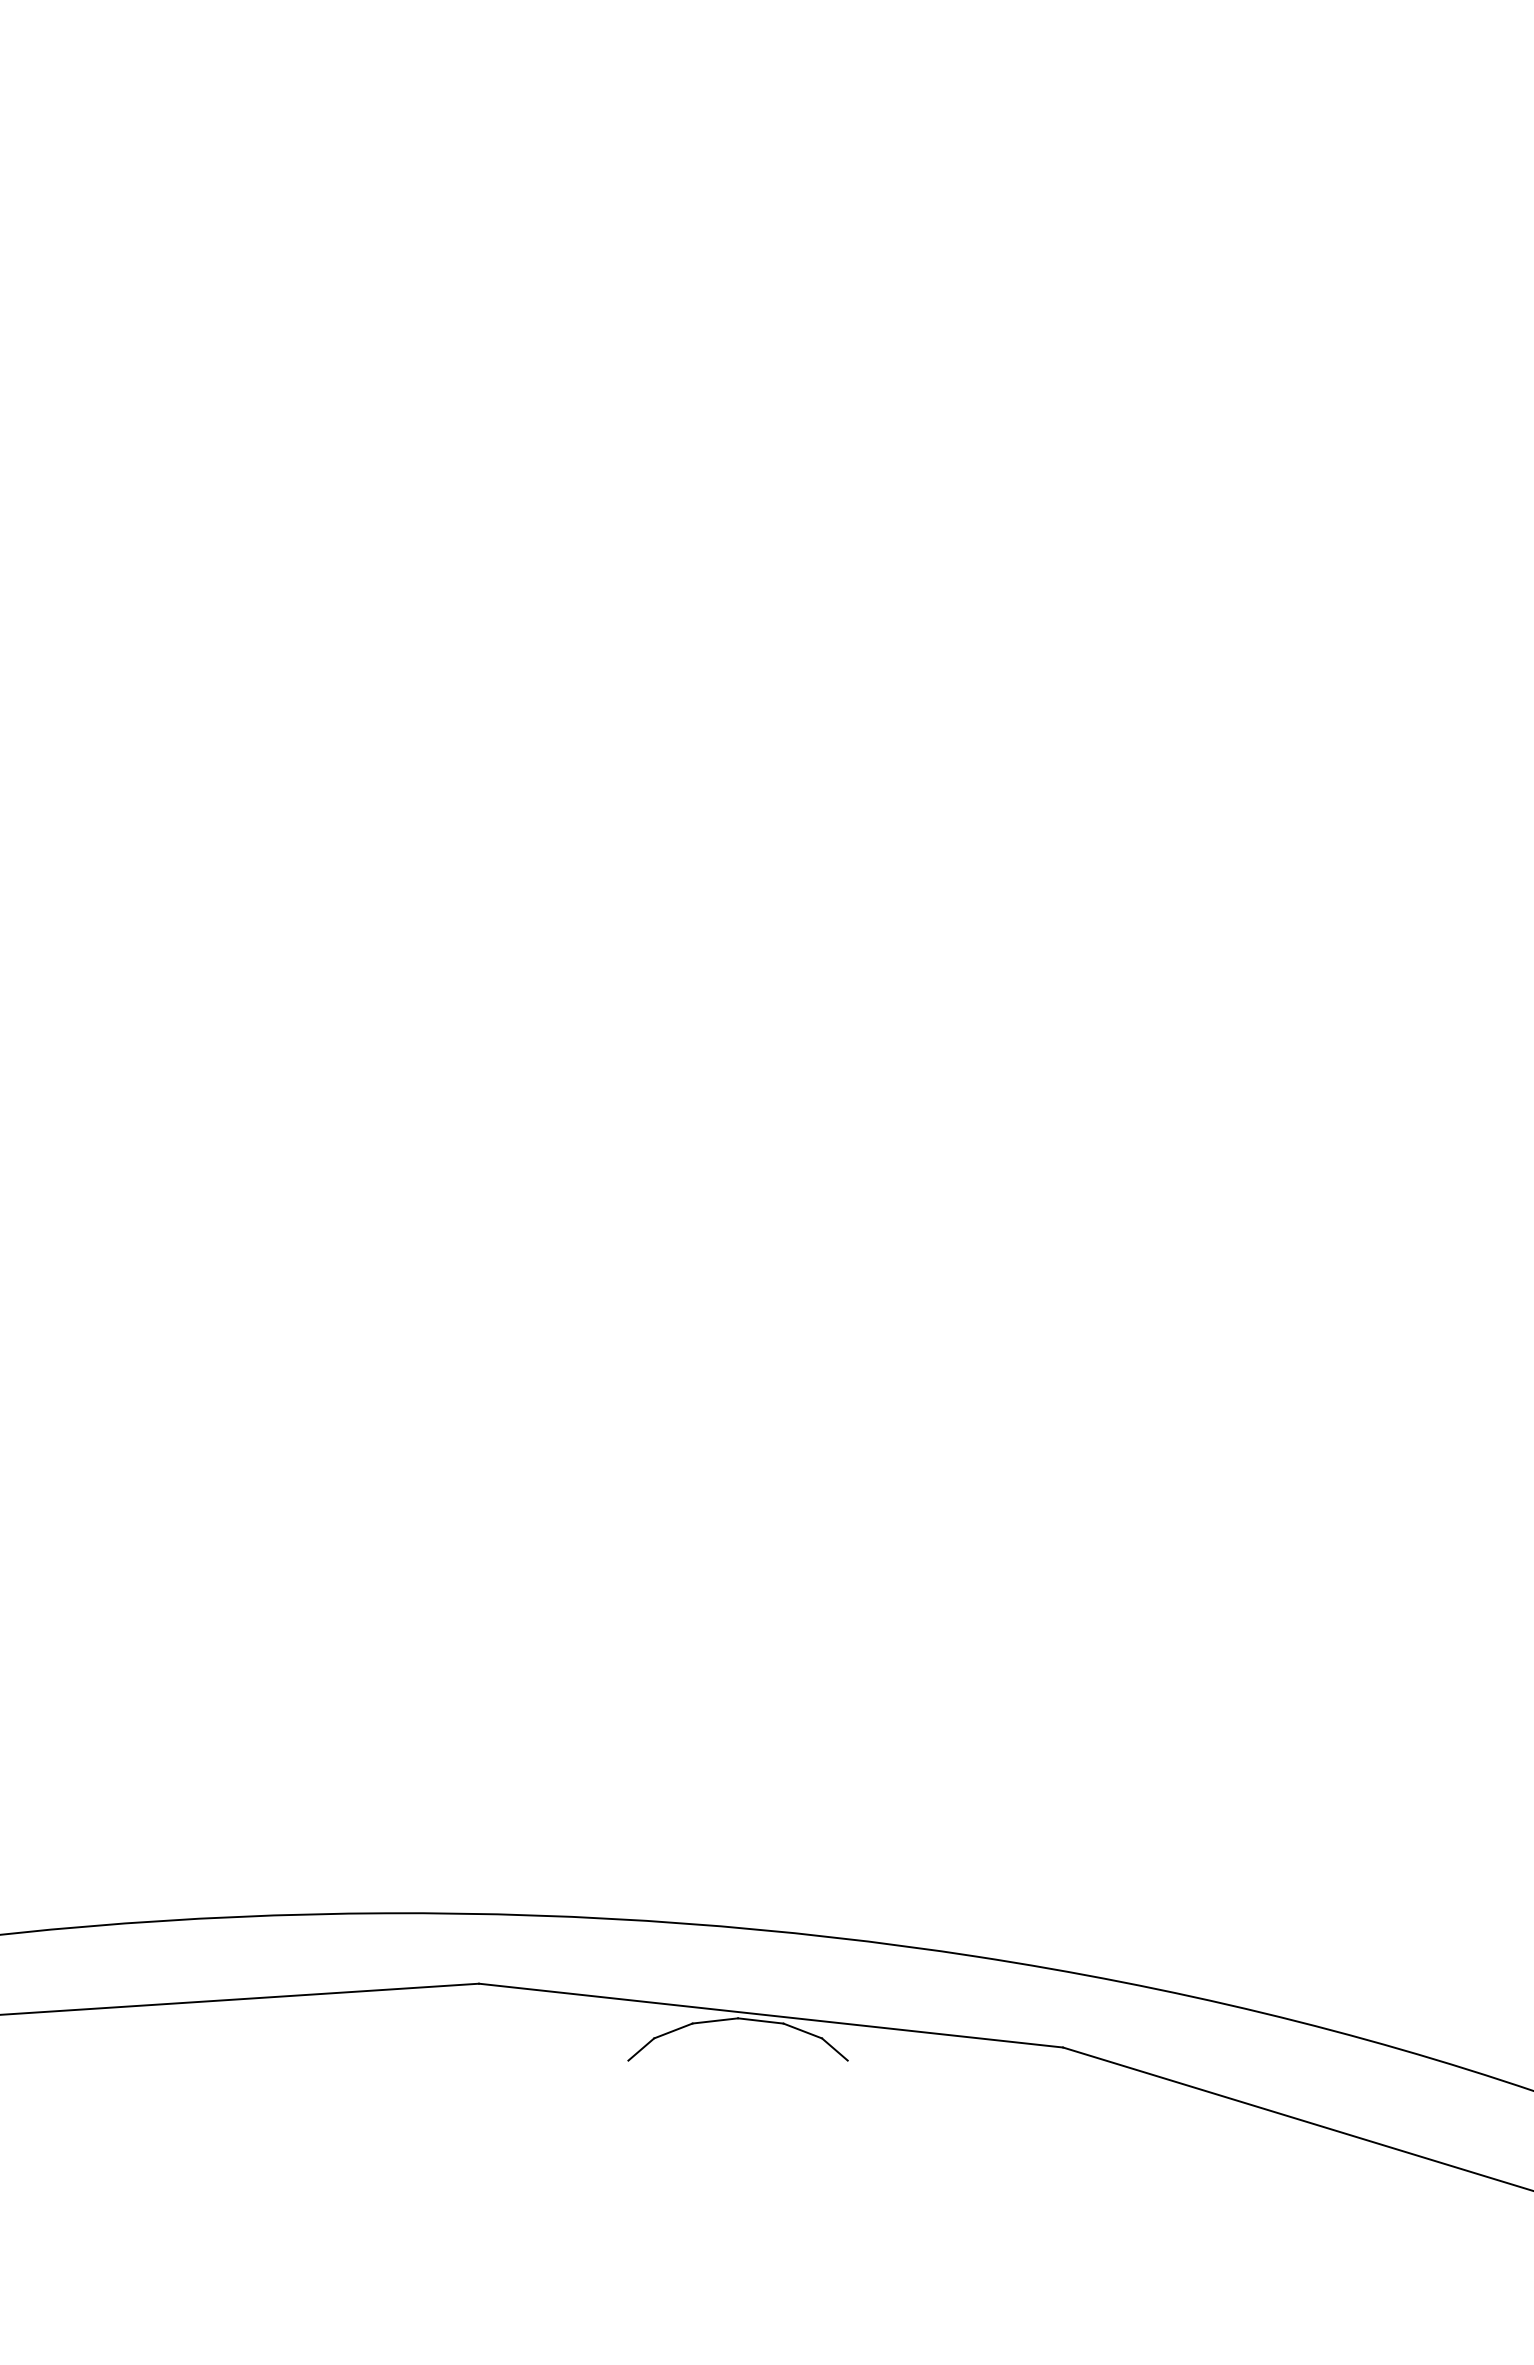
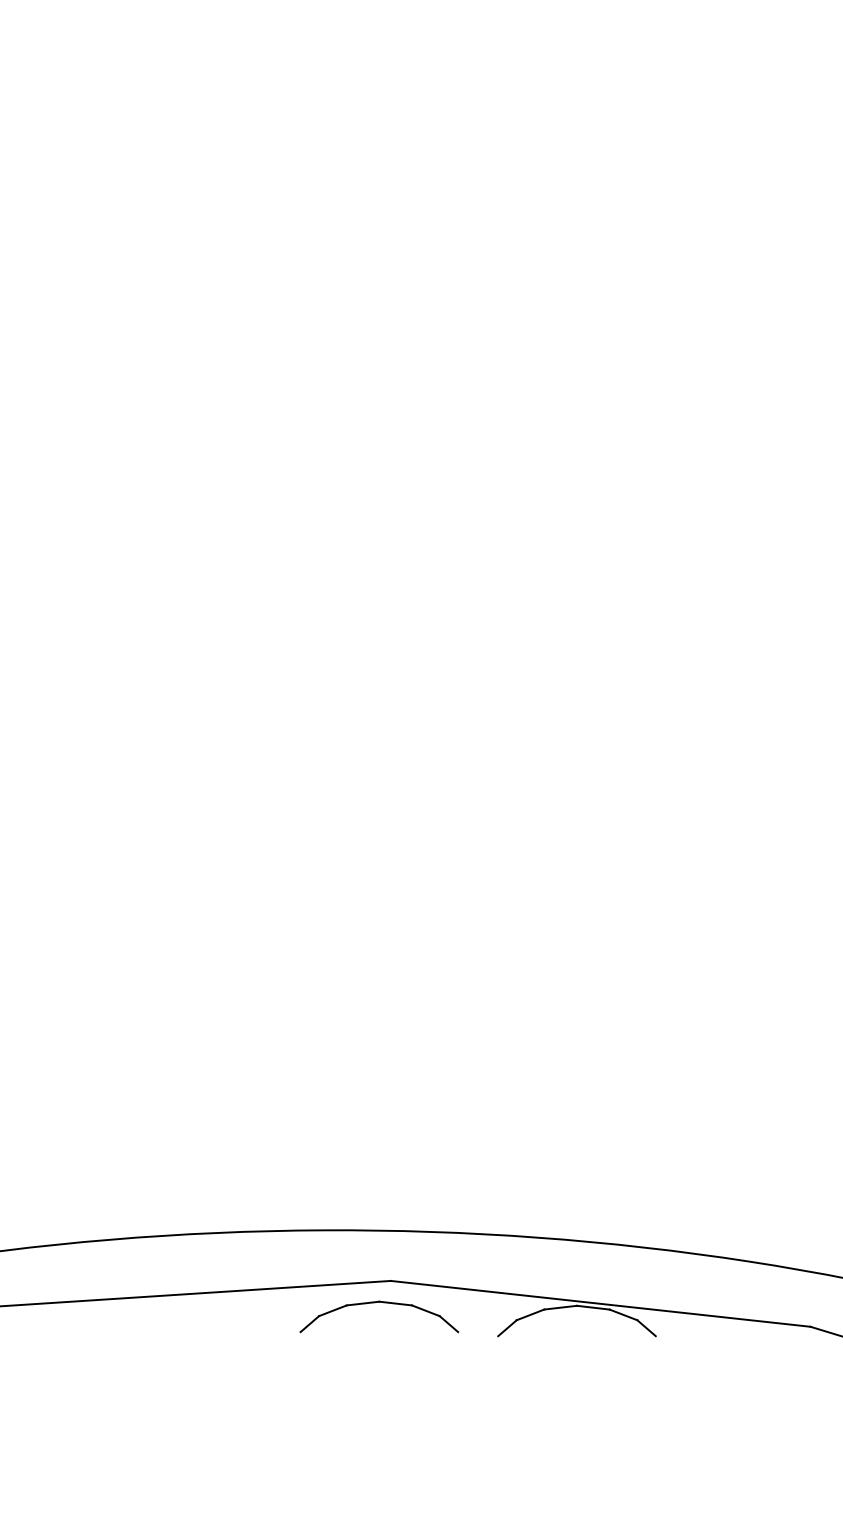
part: (457, 2014) -> (375, 1303), added

